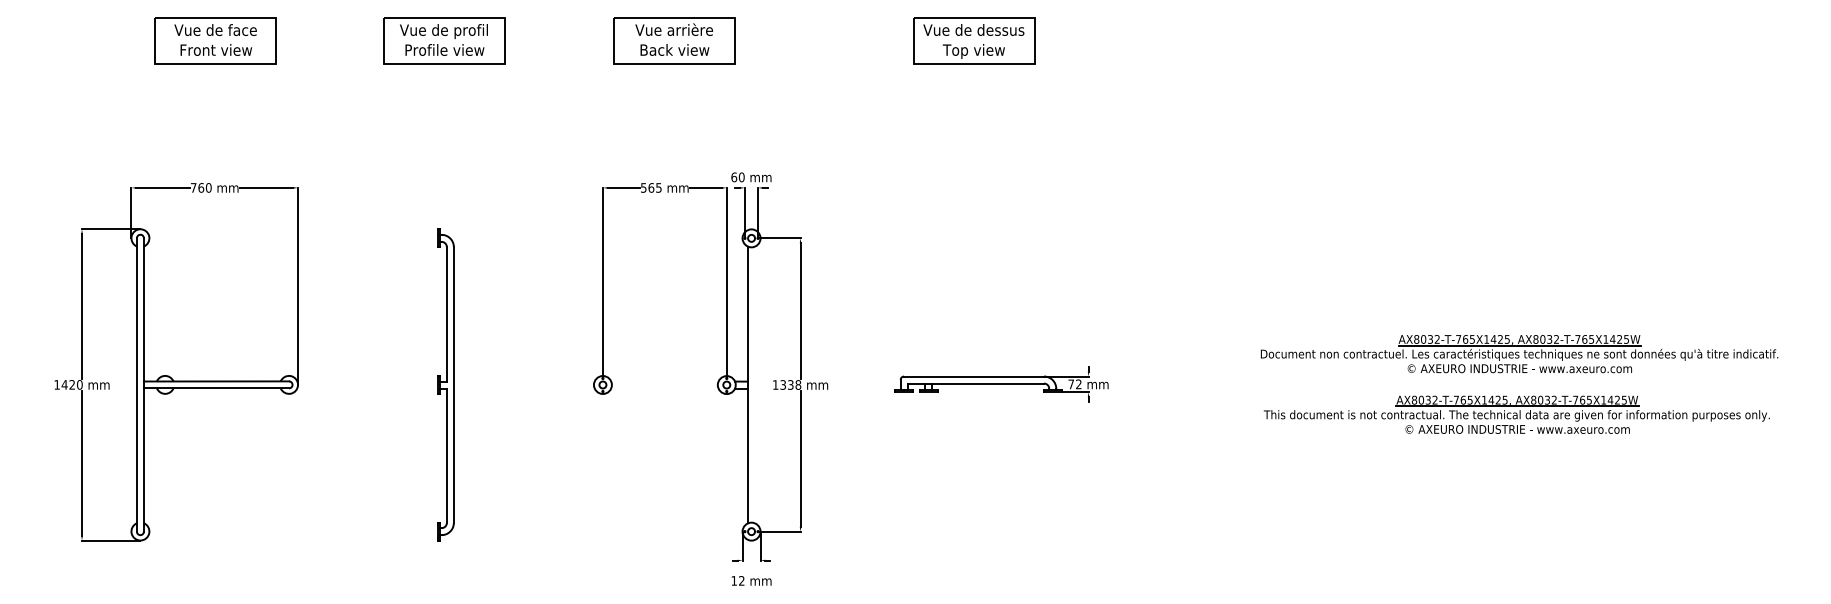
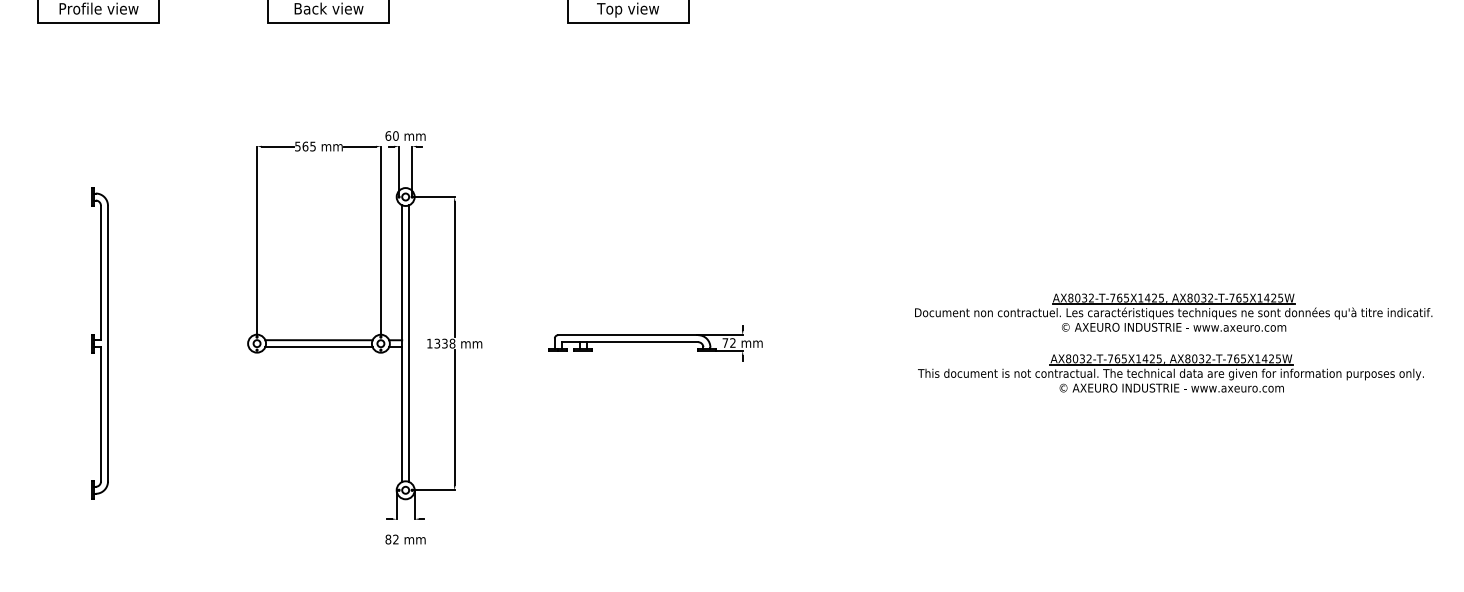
line: (664, 381) -> (318, 340), added
line: (755, 384) -> (409, 343), added
line: (664, 388) -> (318, 347), added
text: (734, 580) -> (388, 539), 12 -> 82

